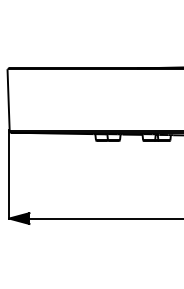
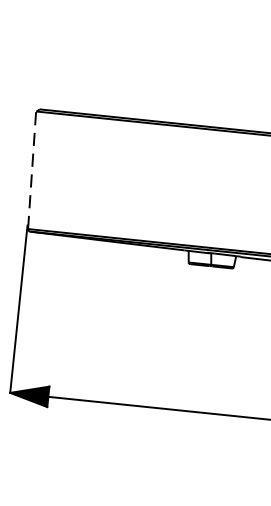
line: (8, 99) -> (32, 168), solid -> dashed

